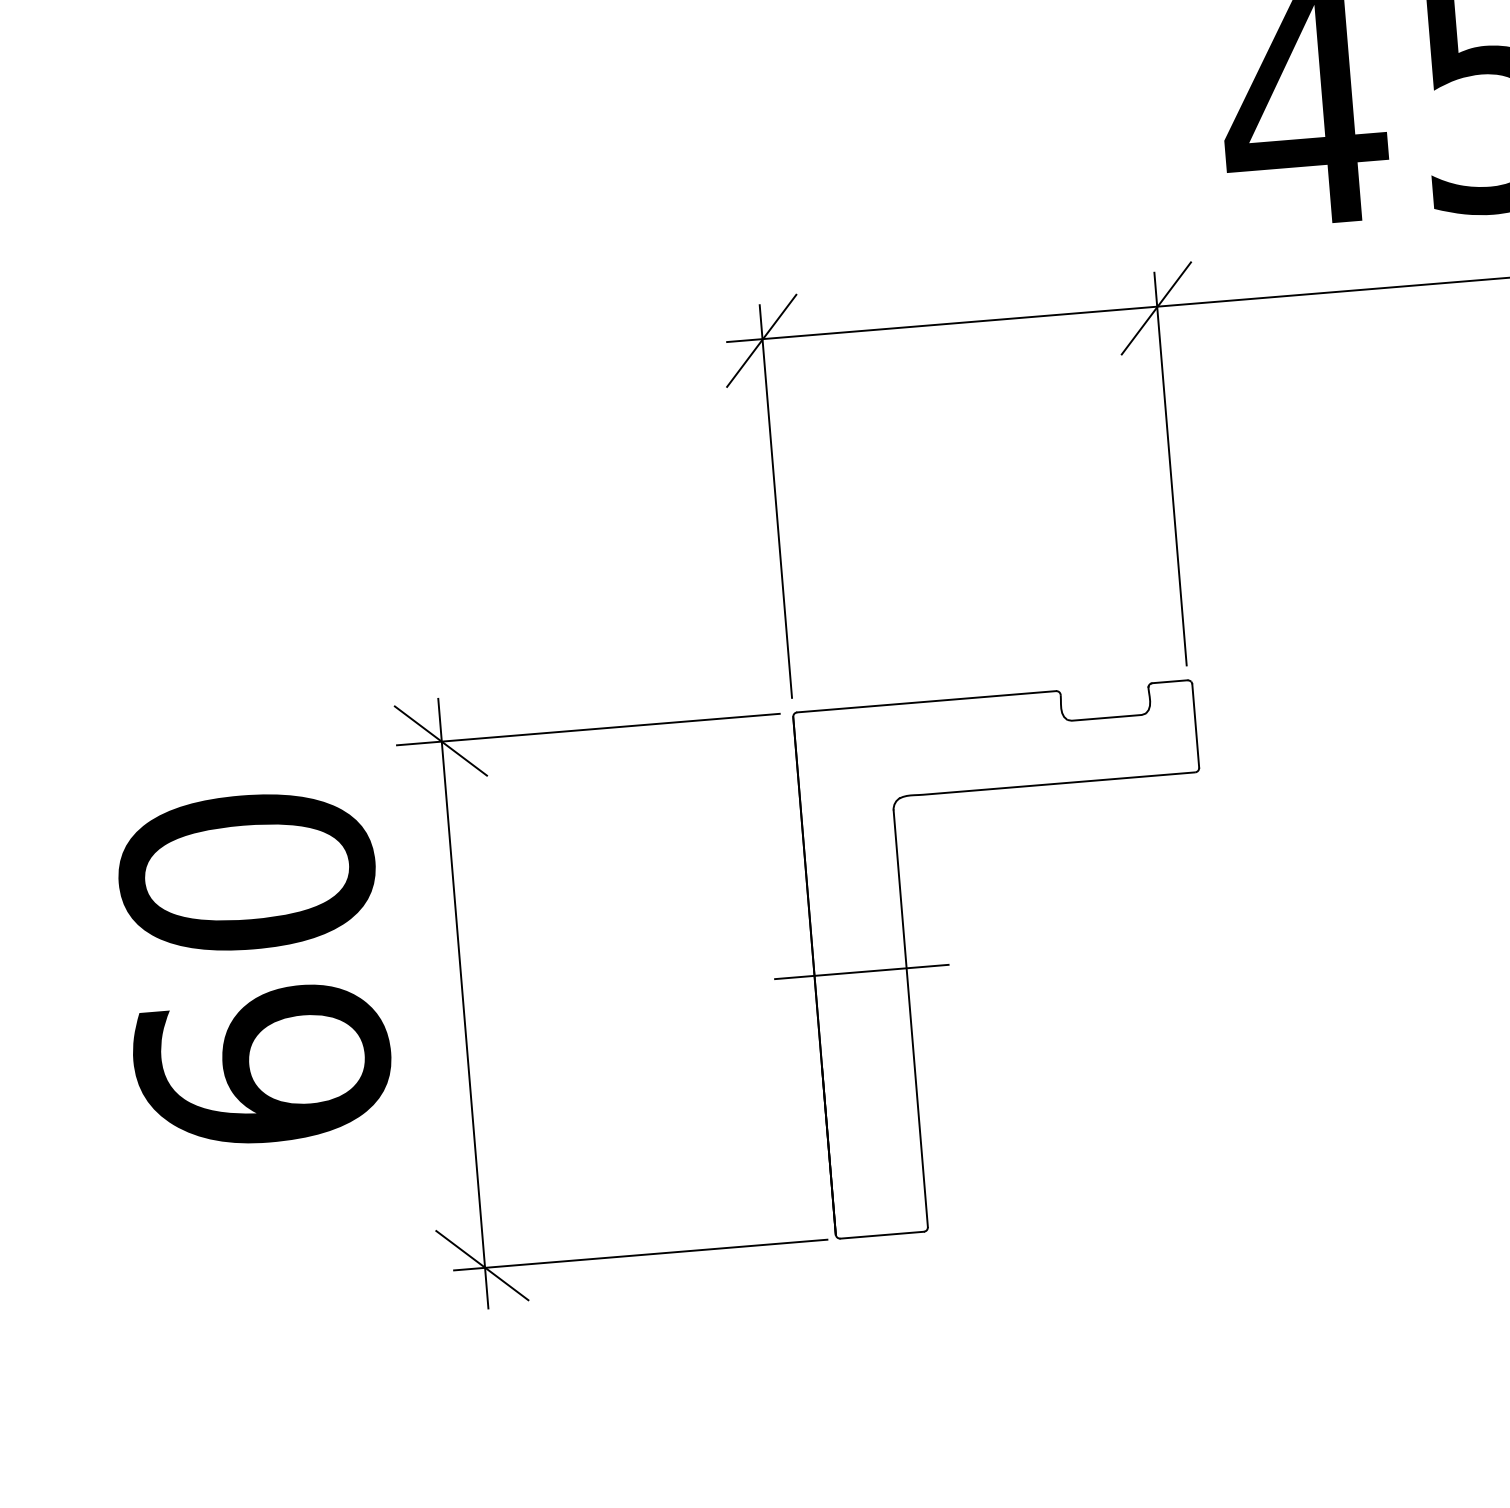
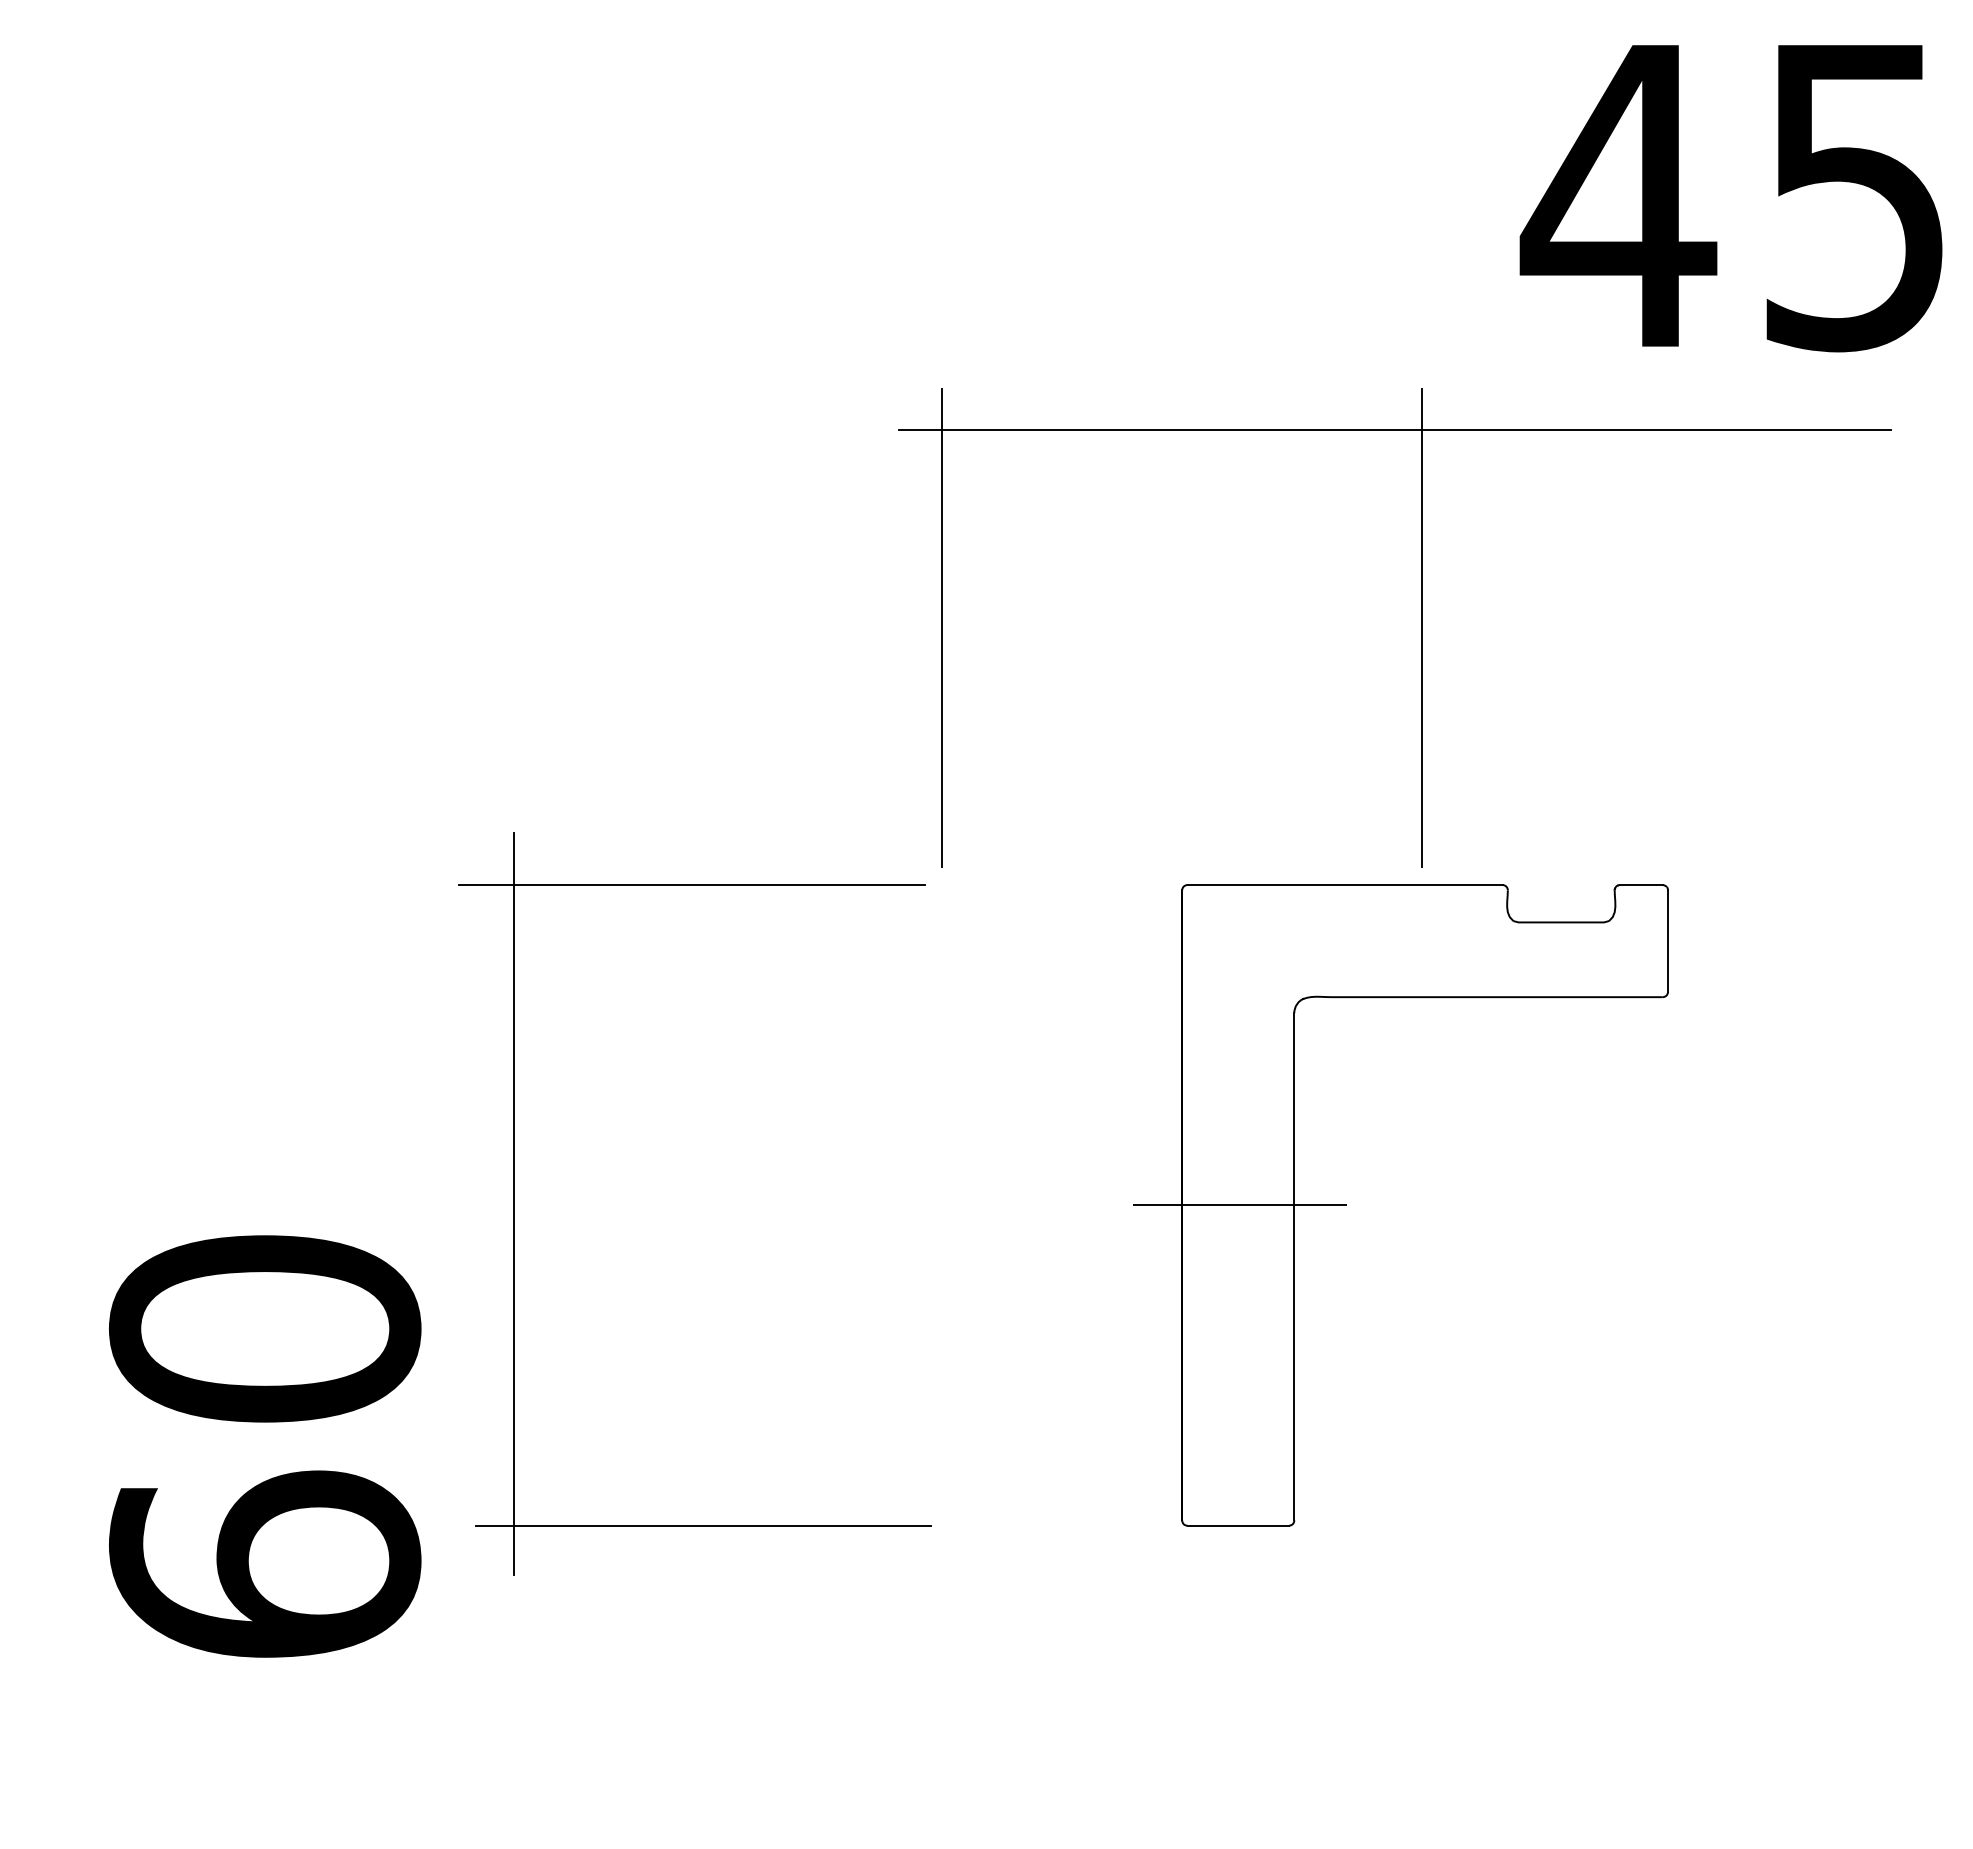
line: (1155, 307) -> (1420, 431), removed
line: (761, 340) -> (940, 431), removed
line: (440, 740) -> (512, 883), removed
part: (949, 964) -> (1346, 1205), moved
text: (255, 969) -> (265, 1446), moved
line: (482, 1265) -> (510, 1522), removed

